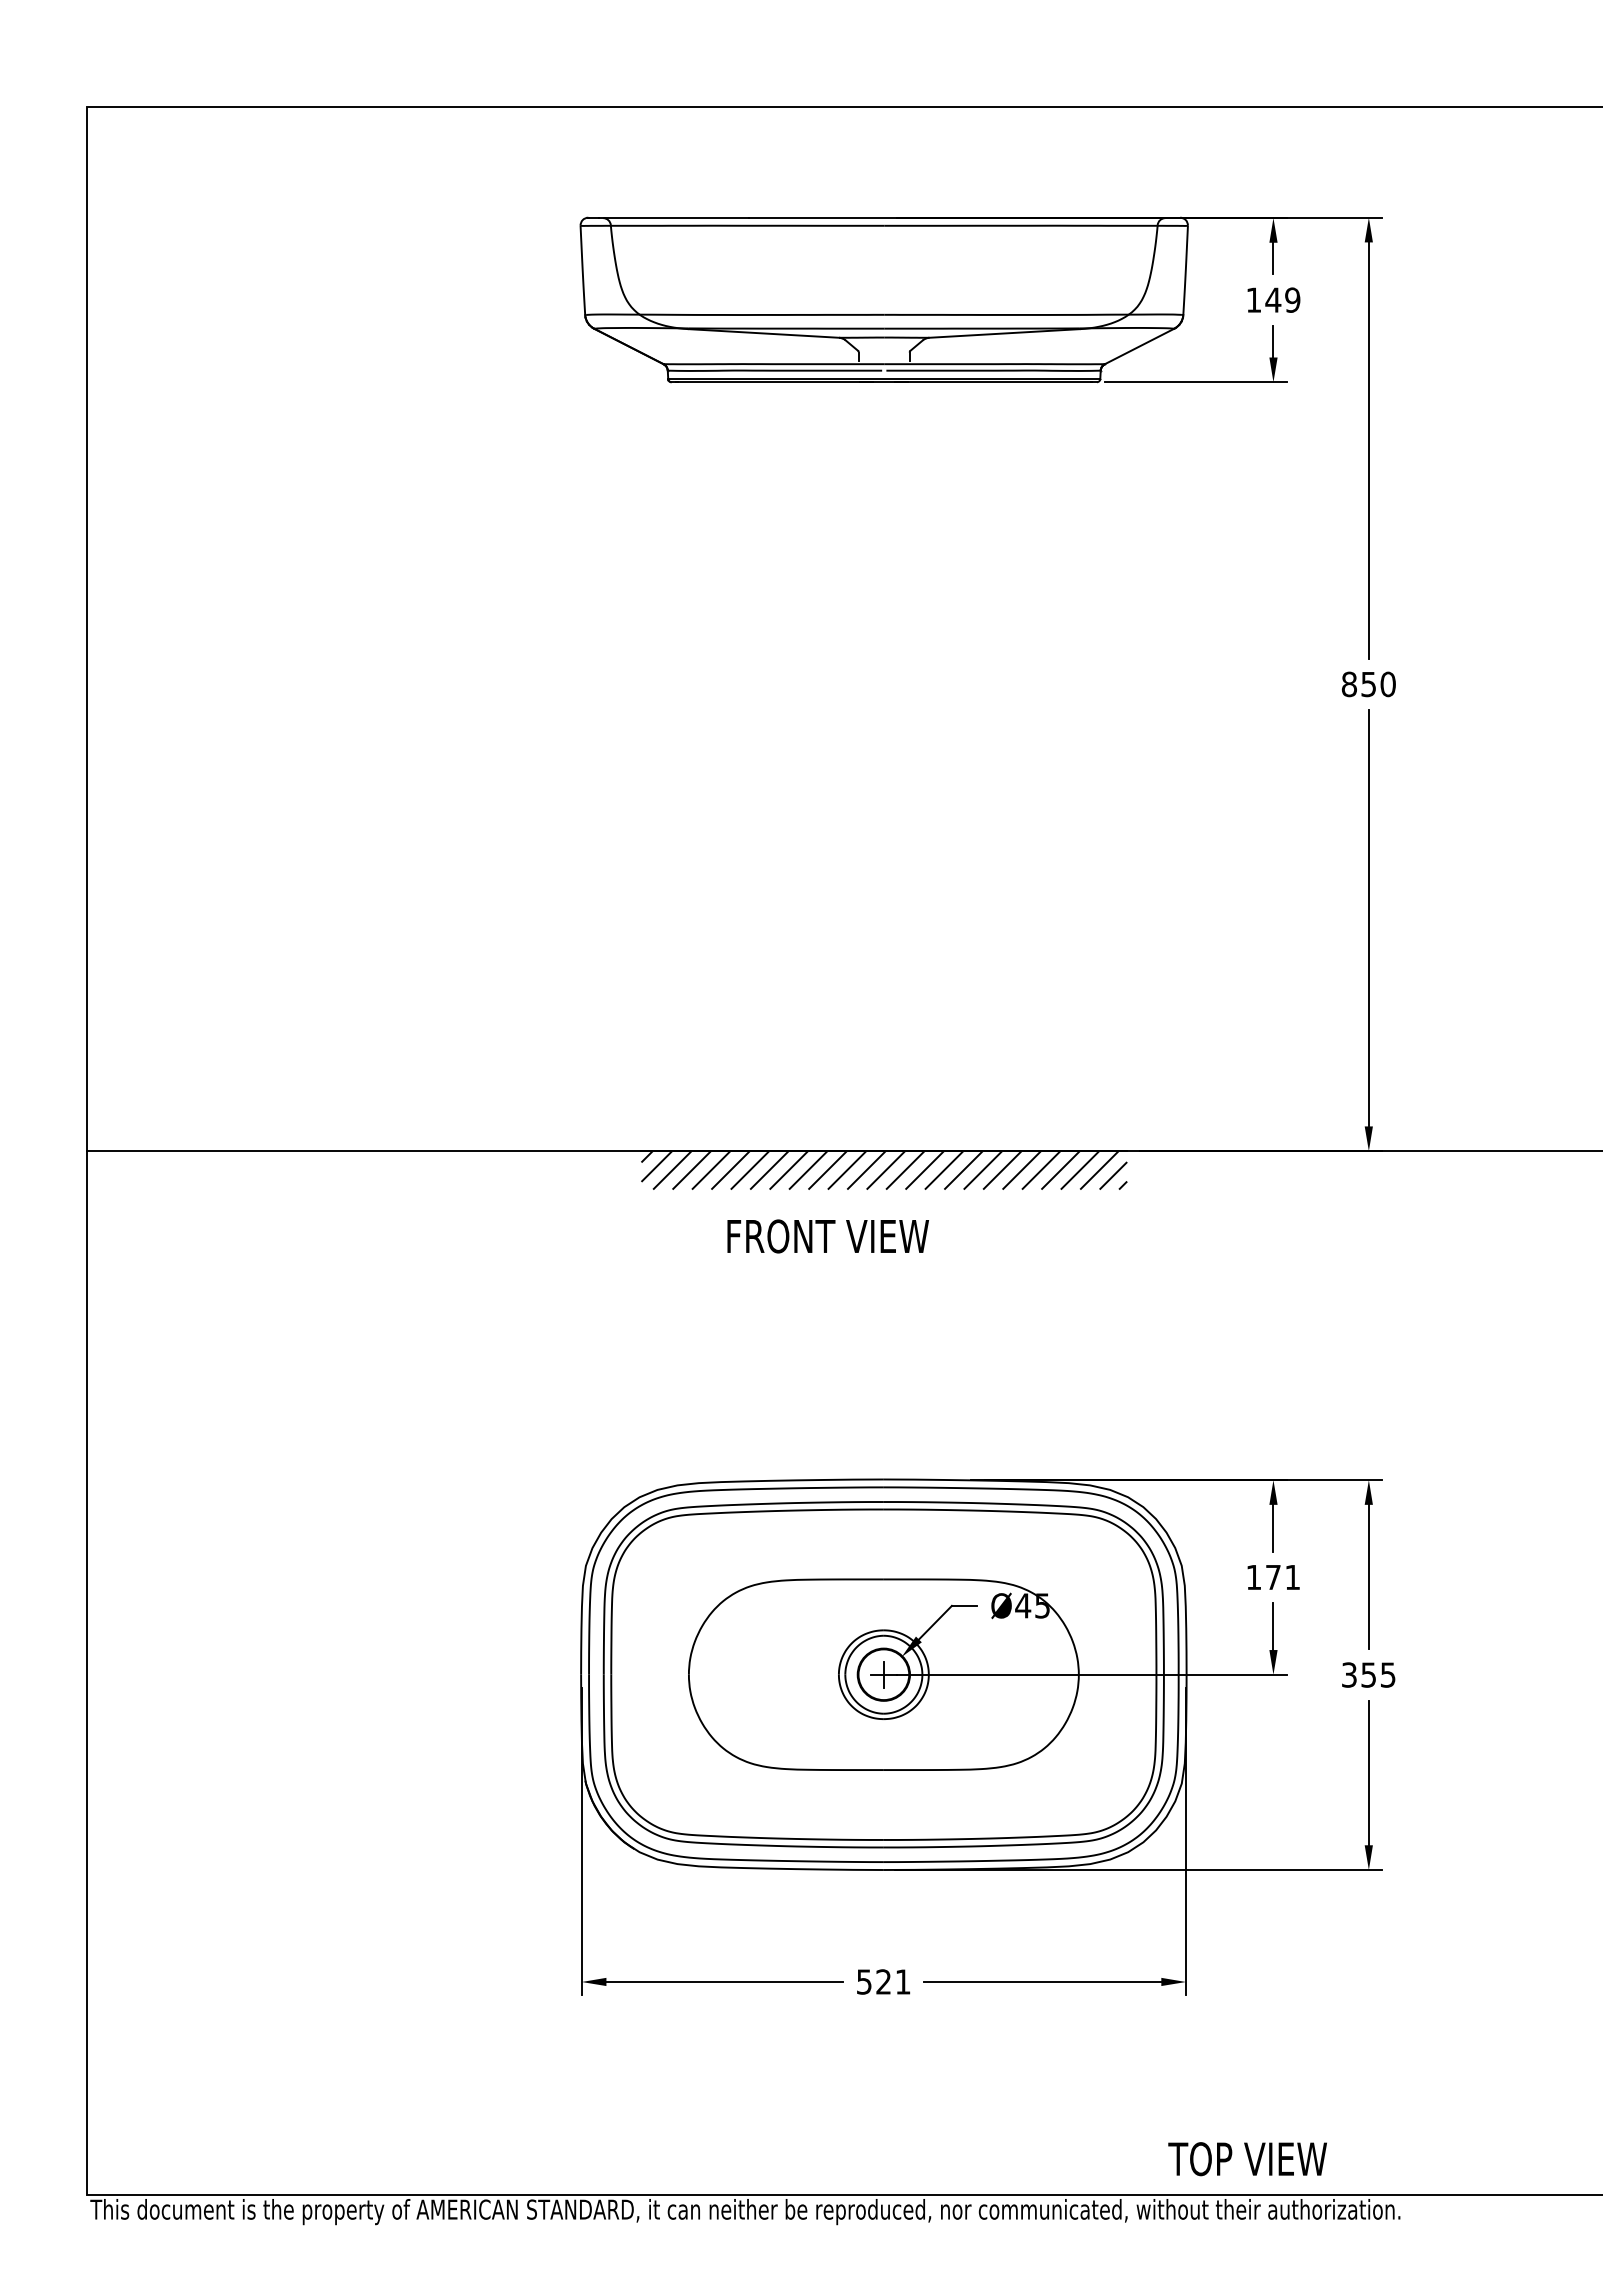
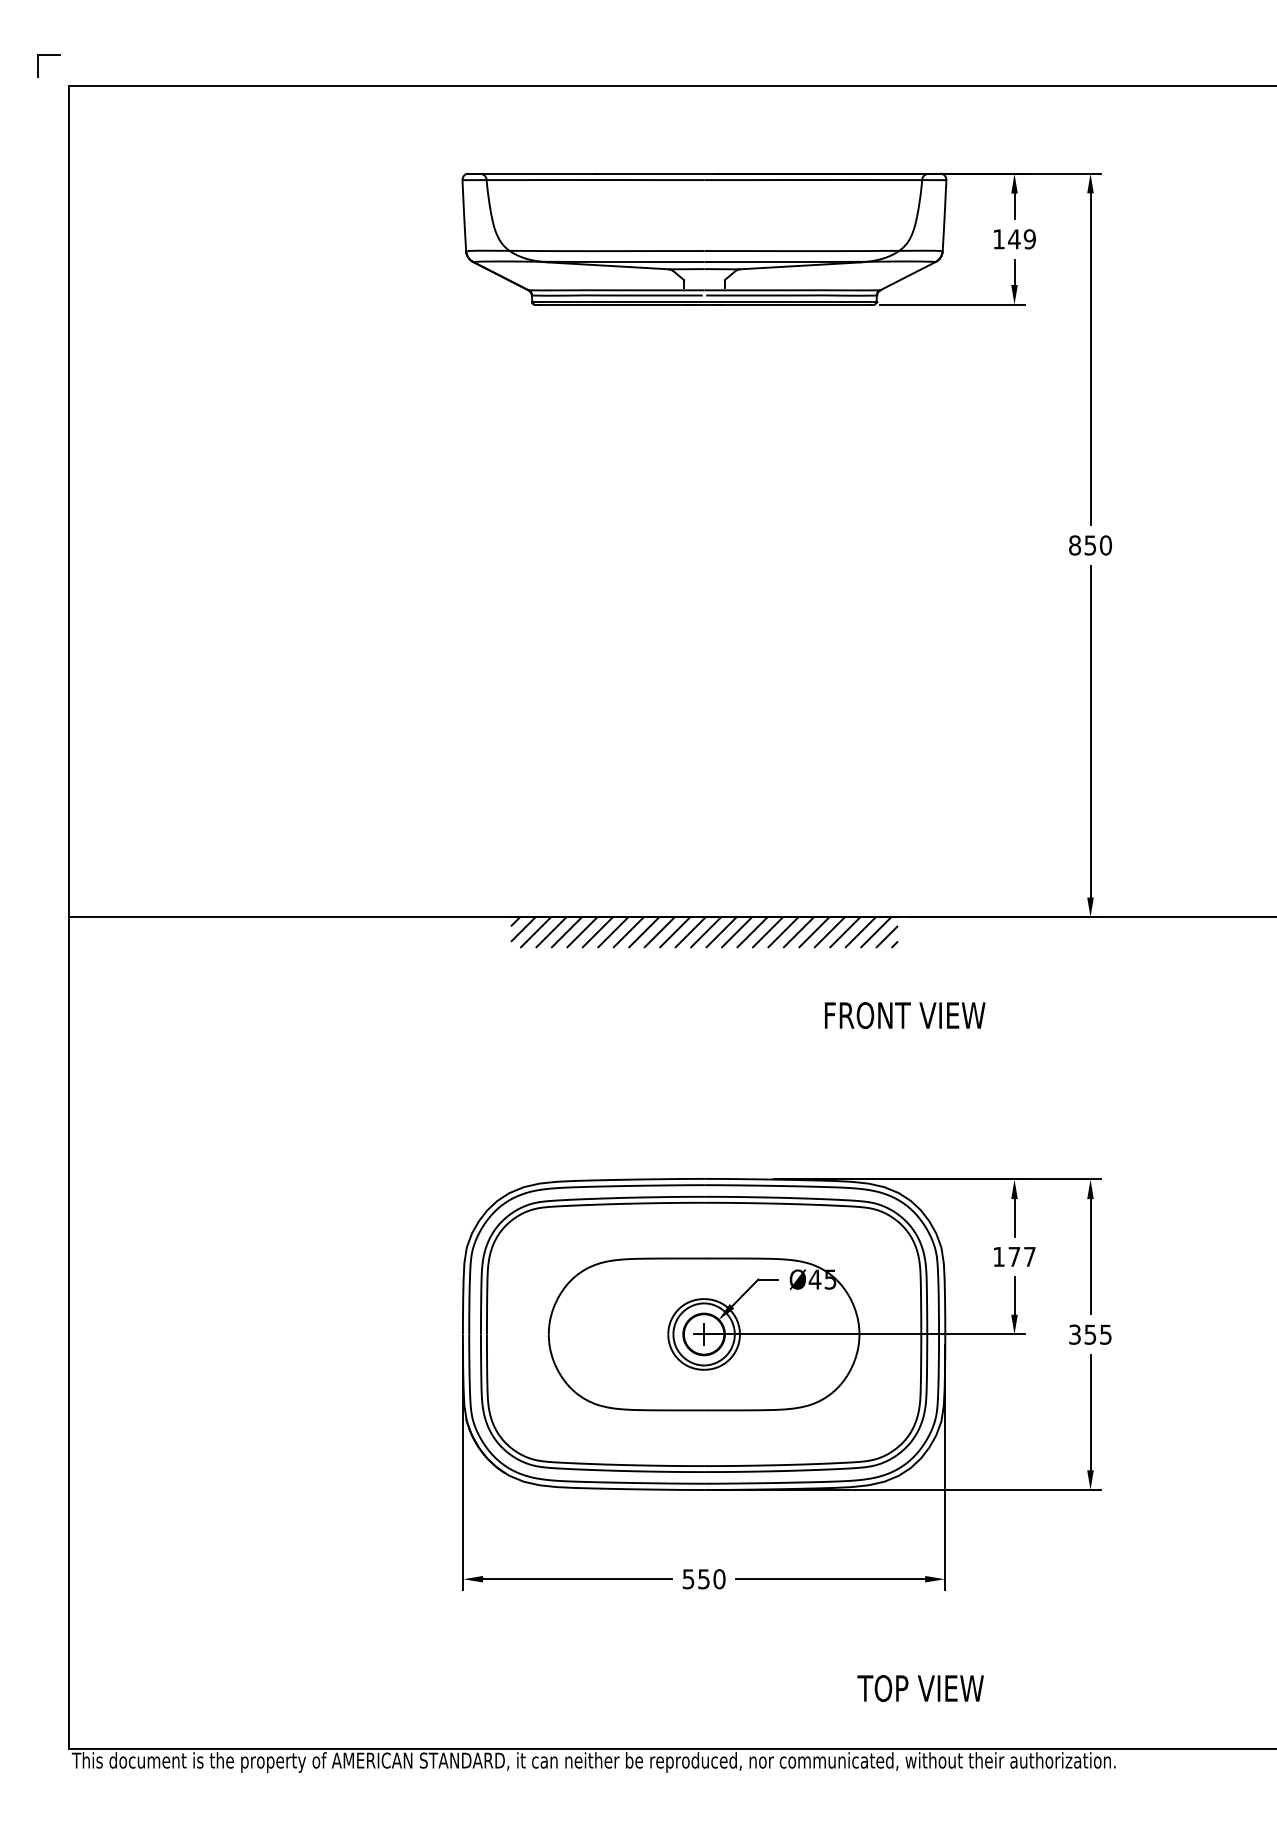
part: (61, 69) -> (48, 55), added
text: (827, 1236) -> (904, 1015), moved
text: (1292, 1577) -> (1029, 1256), 171 -> 177
text: (893, 1981) -> (711, 1578), 521 -> 550
text: (1247, 2159) -> (920, 1688), moved

